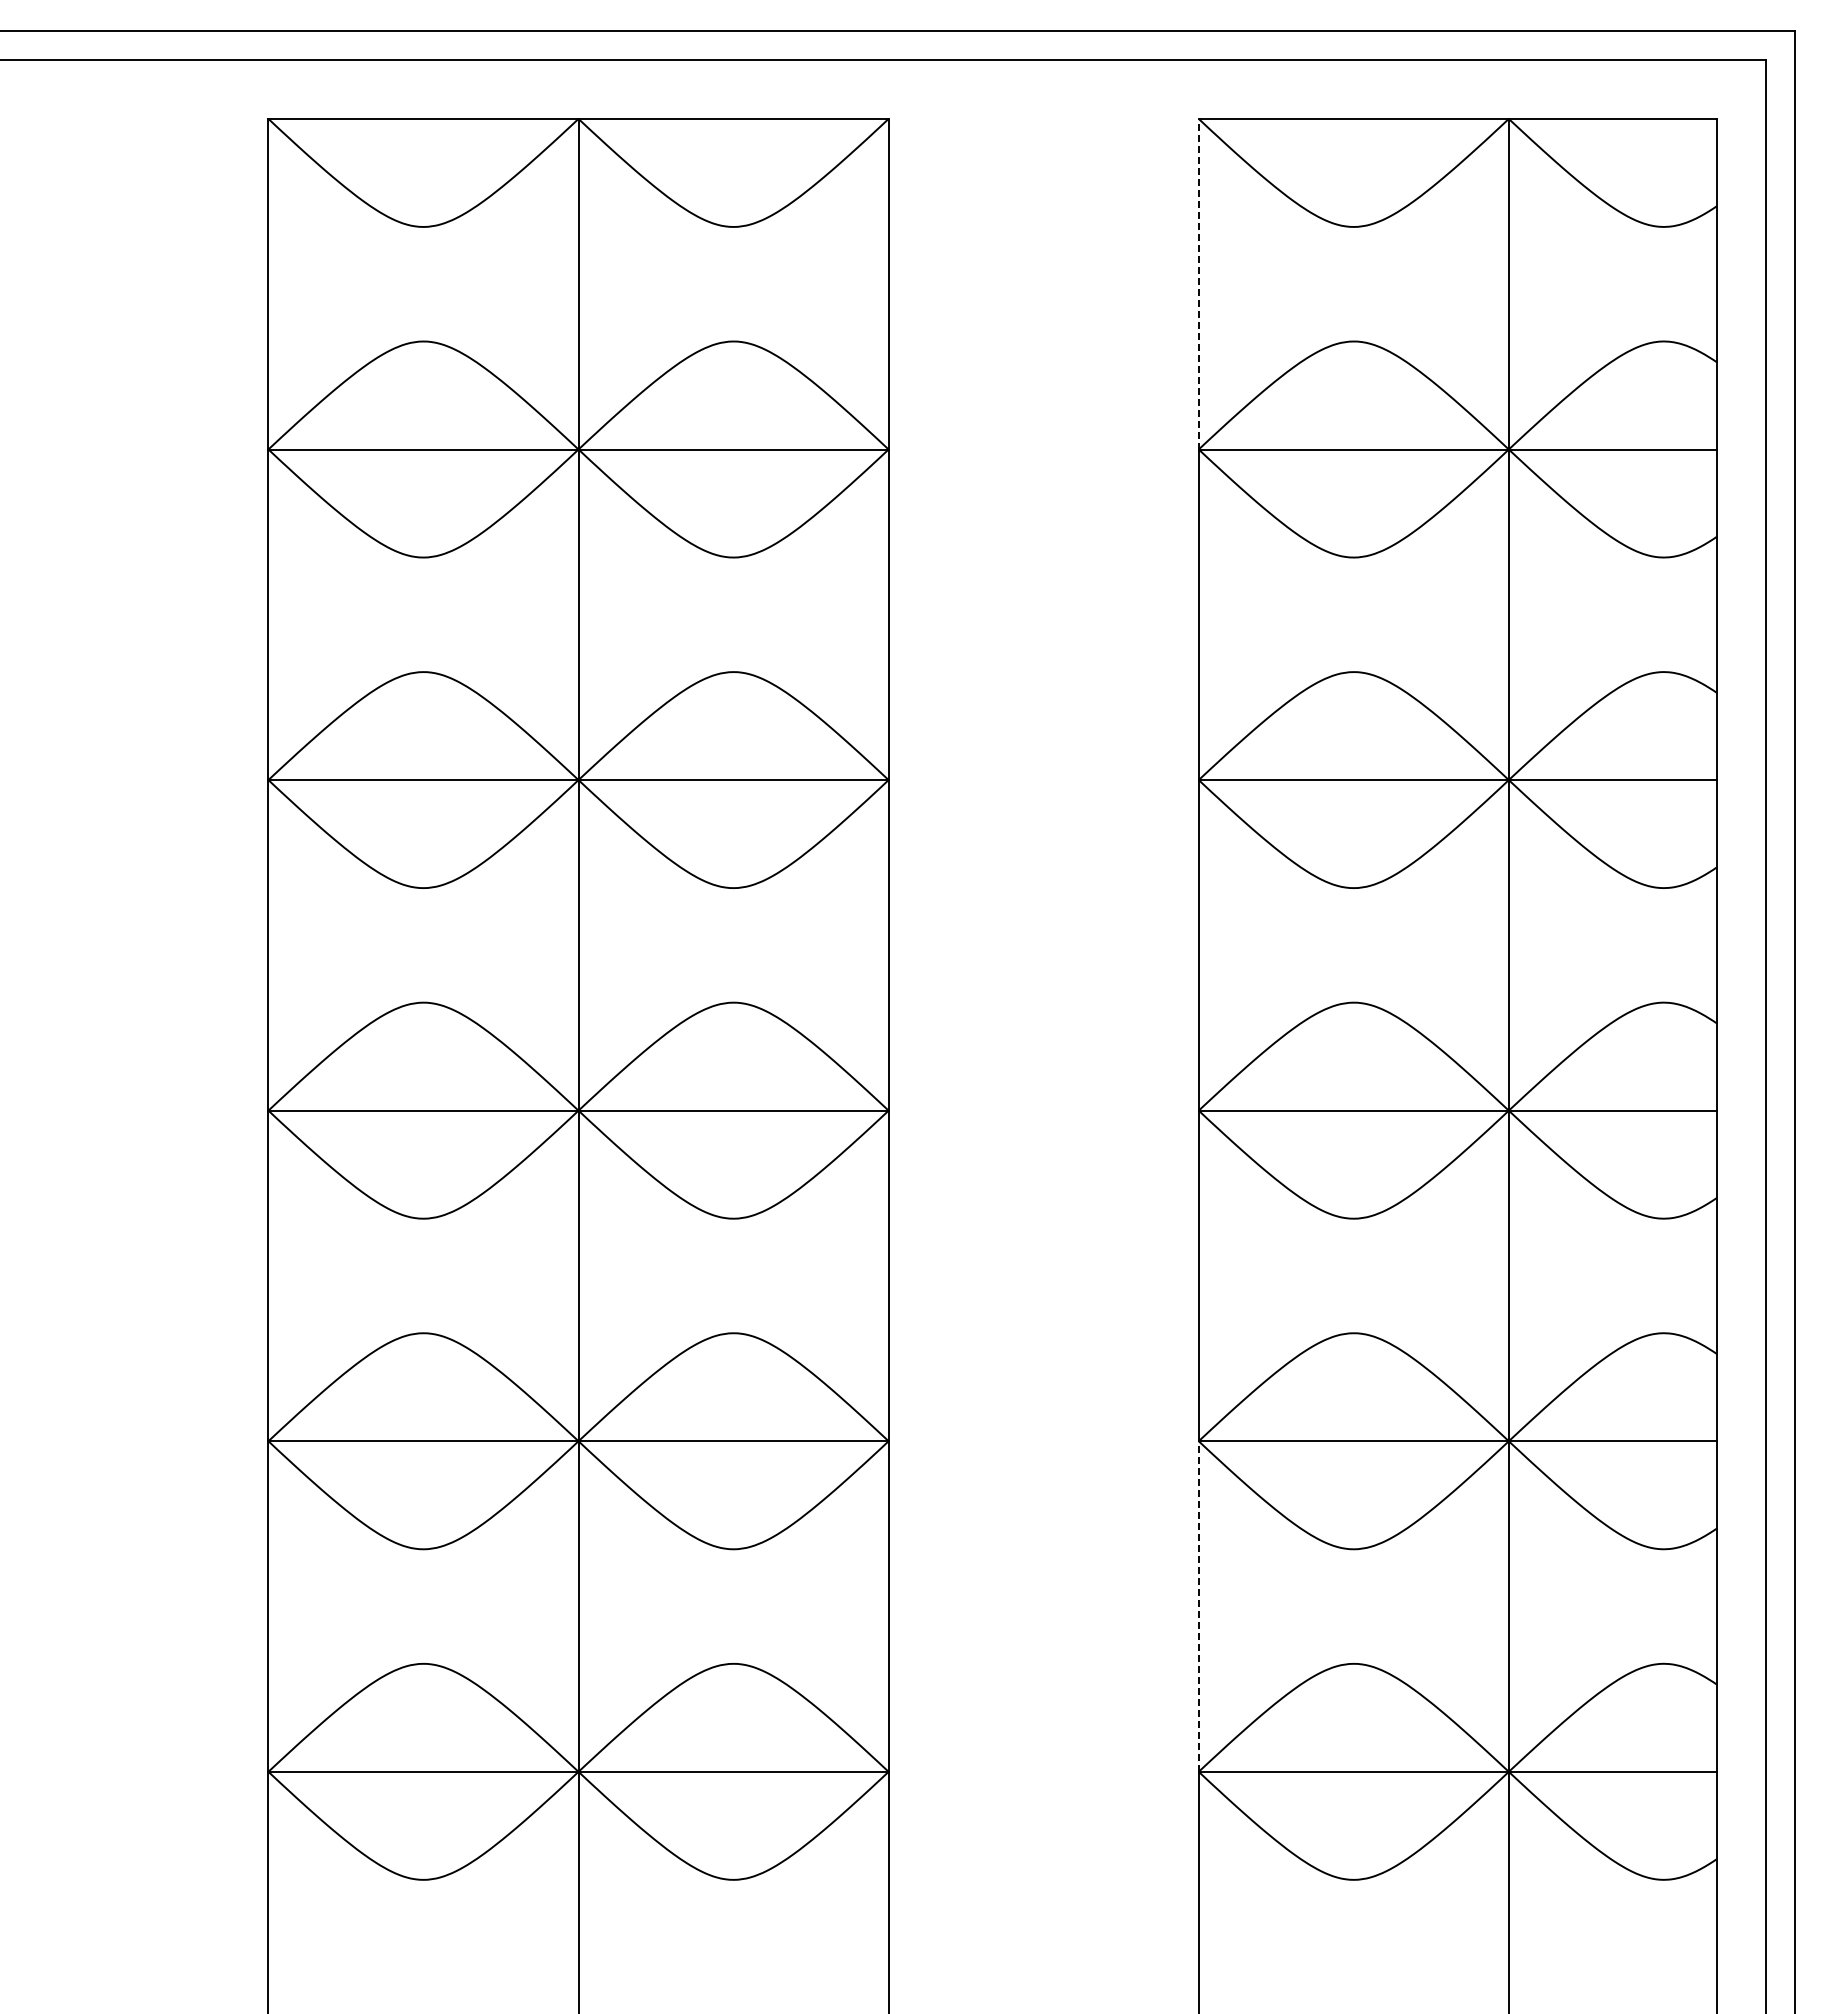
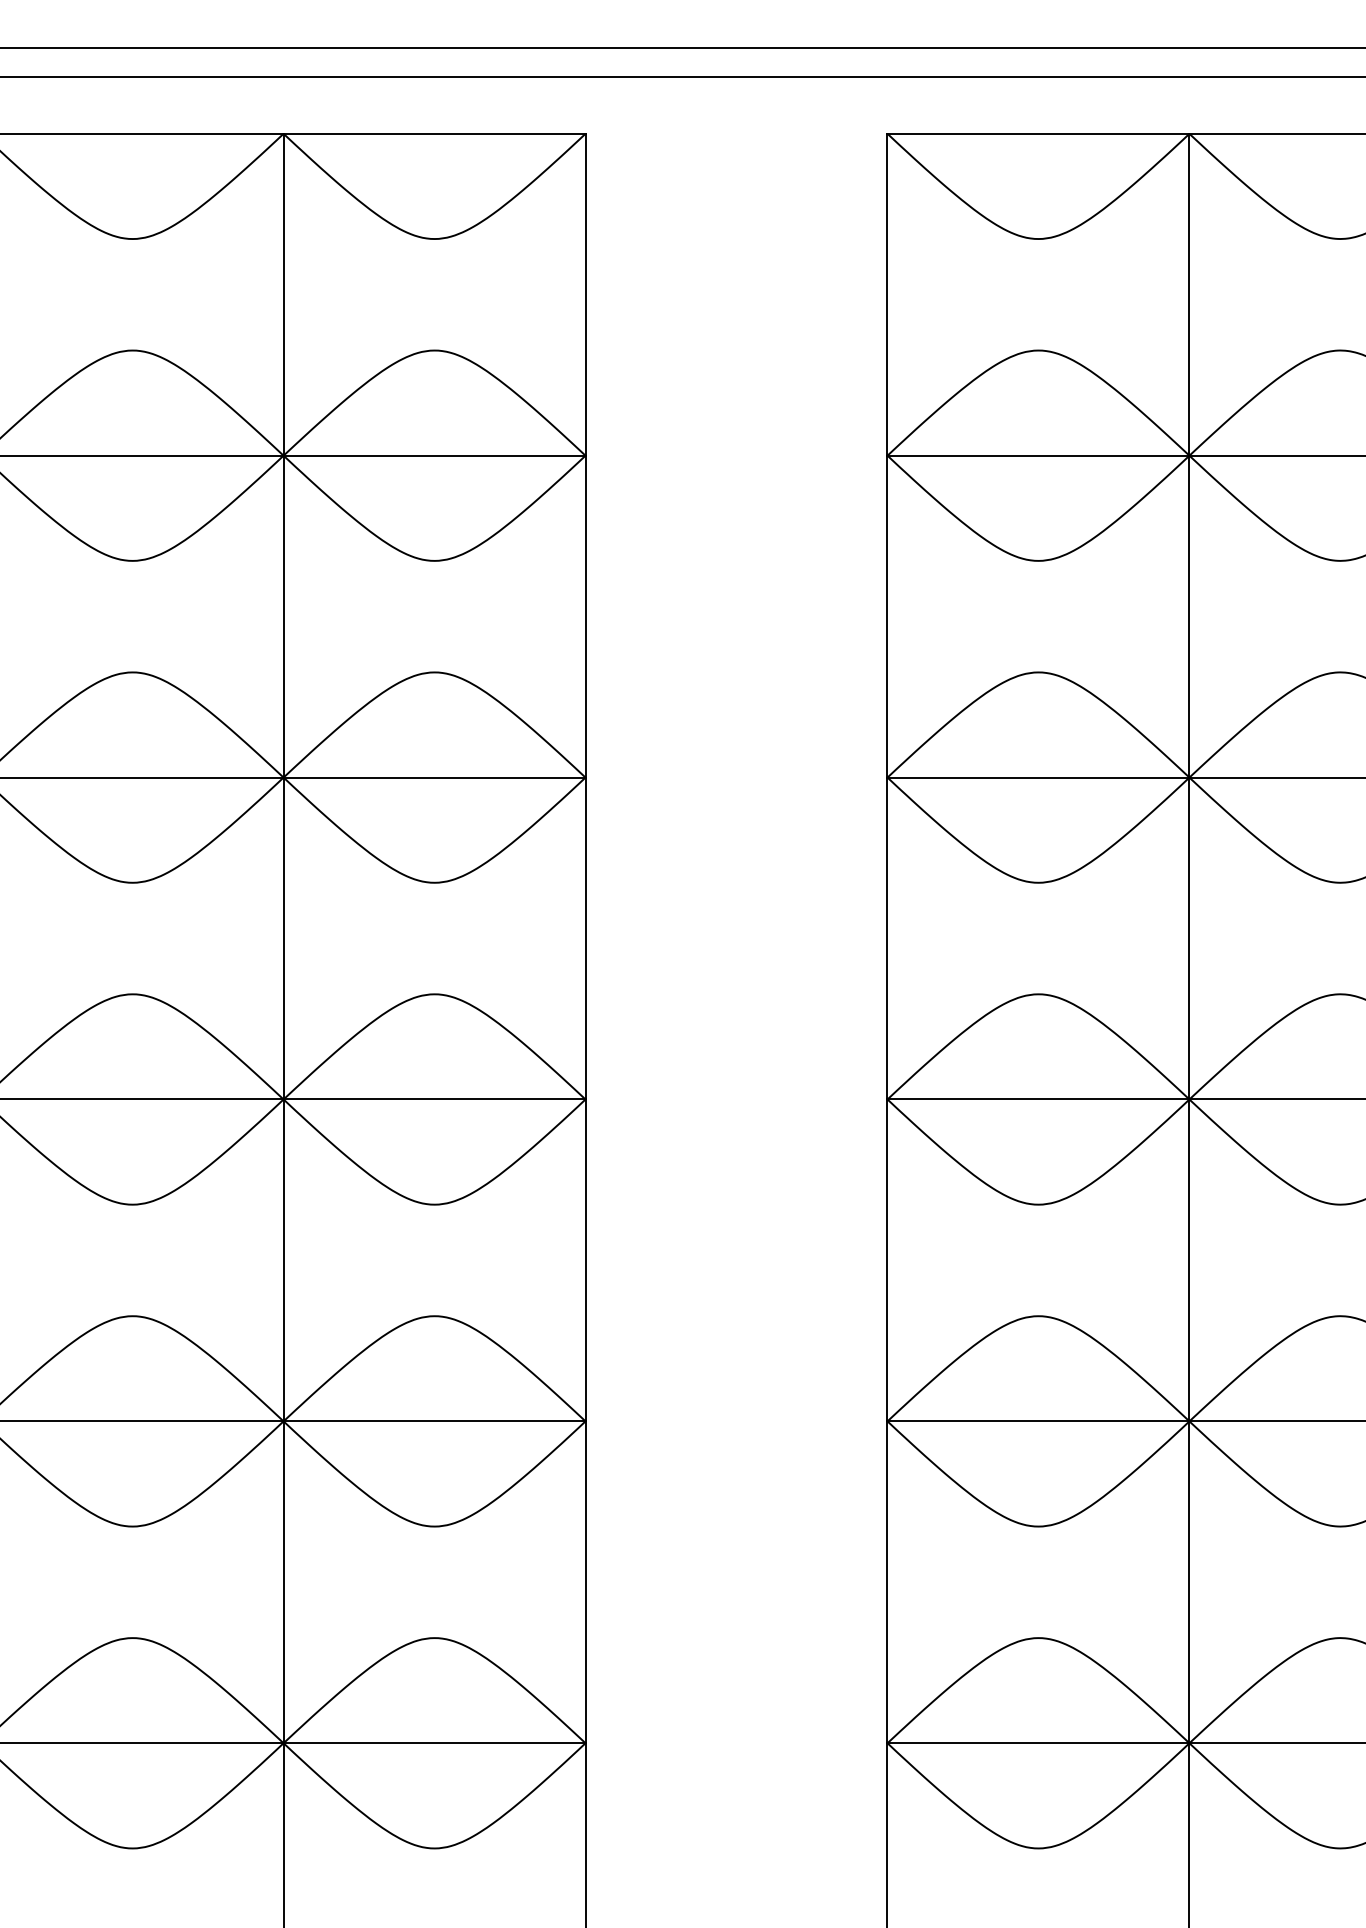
line: (1198, 283) -> (887, 294), dashed -> solid
line: (1198, 1606) -> (887, 1582), dashed -> solid

